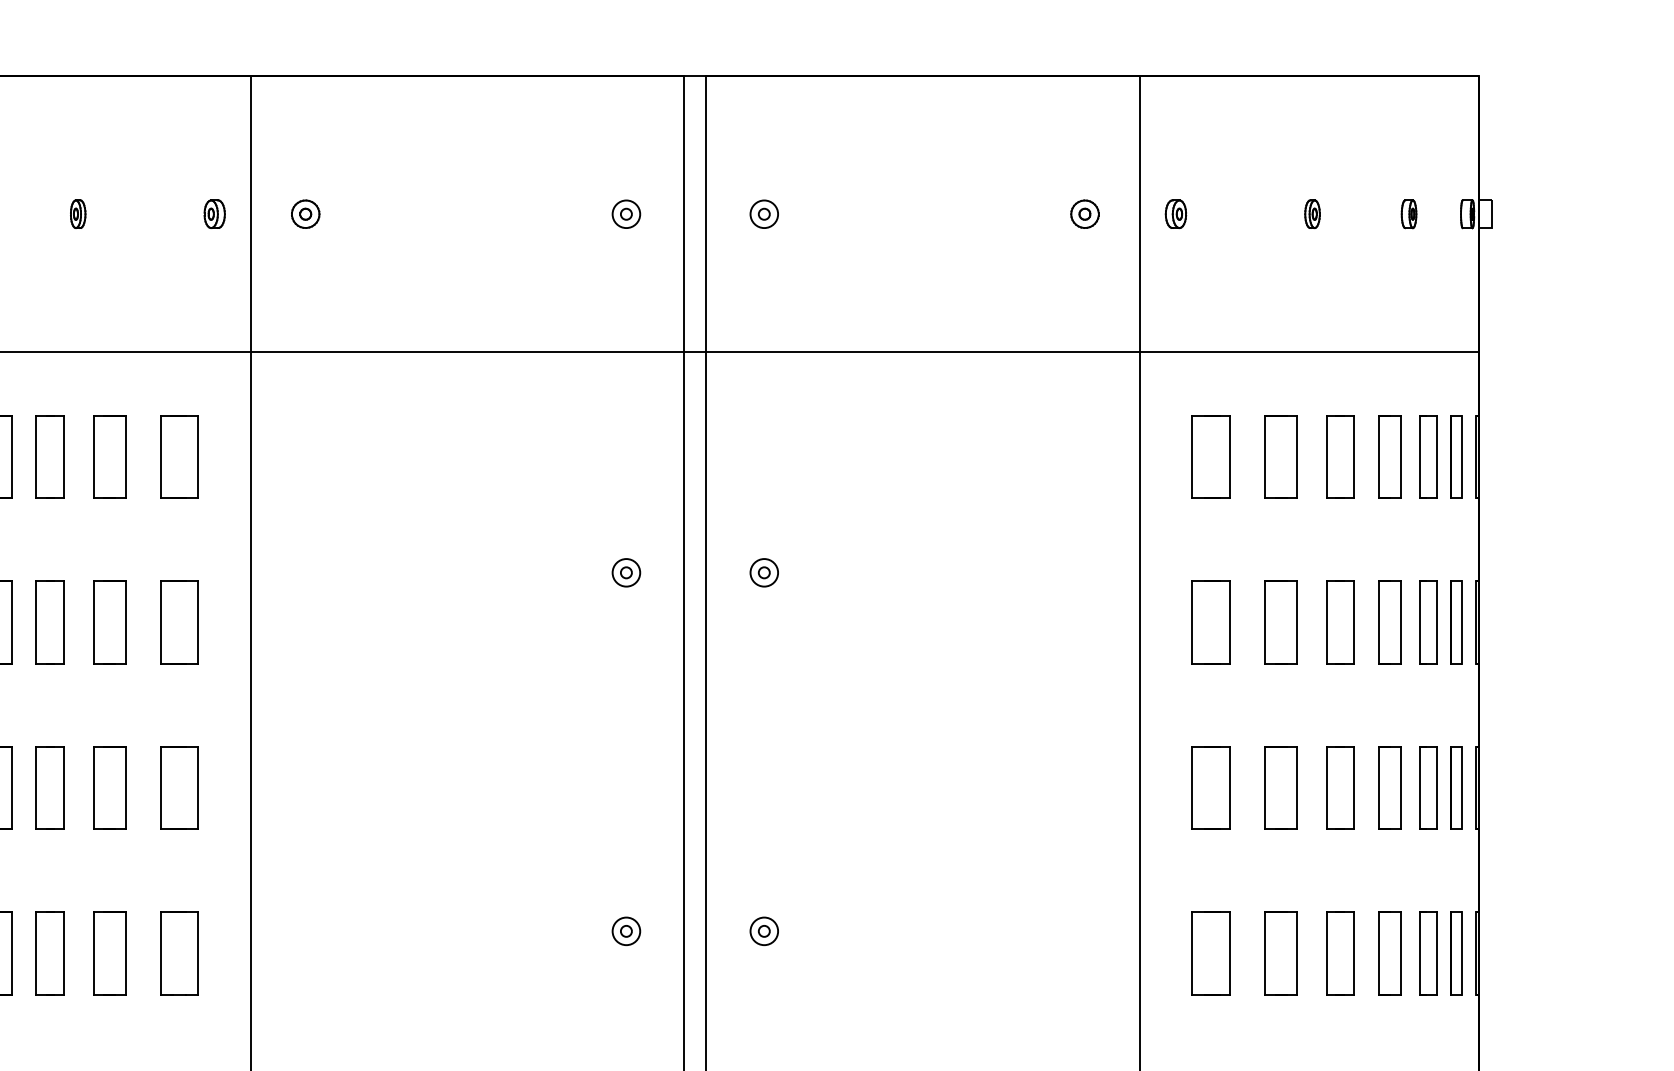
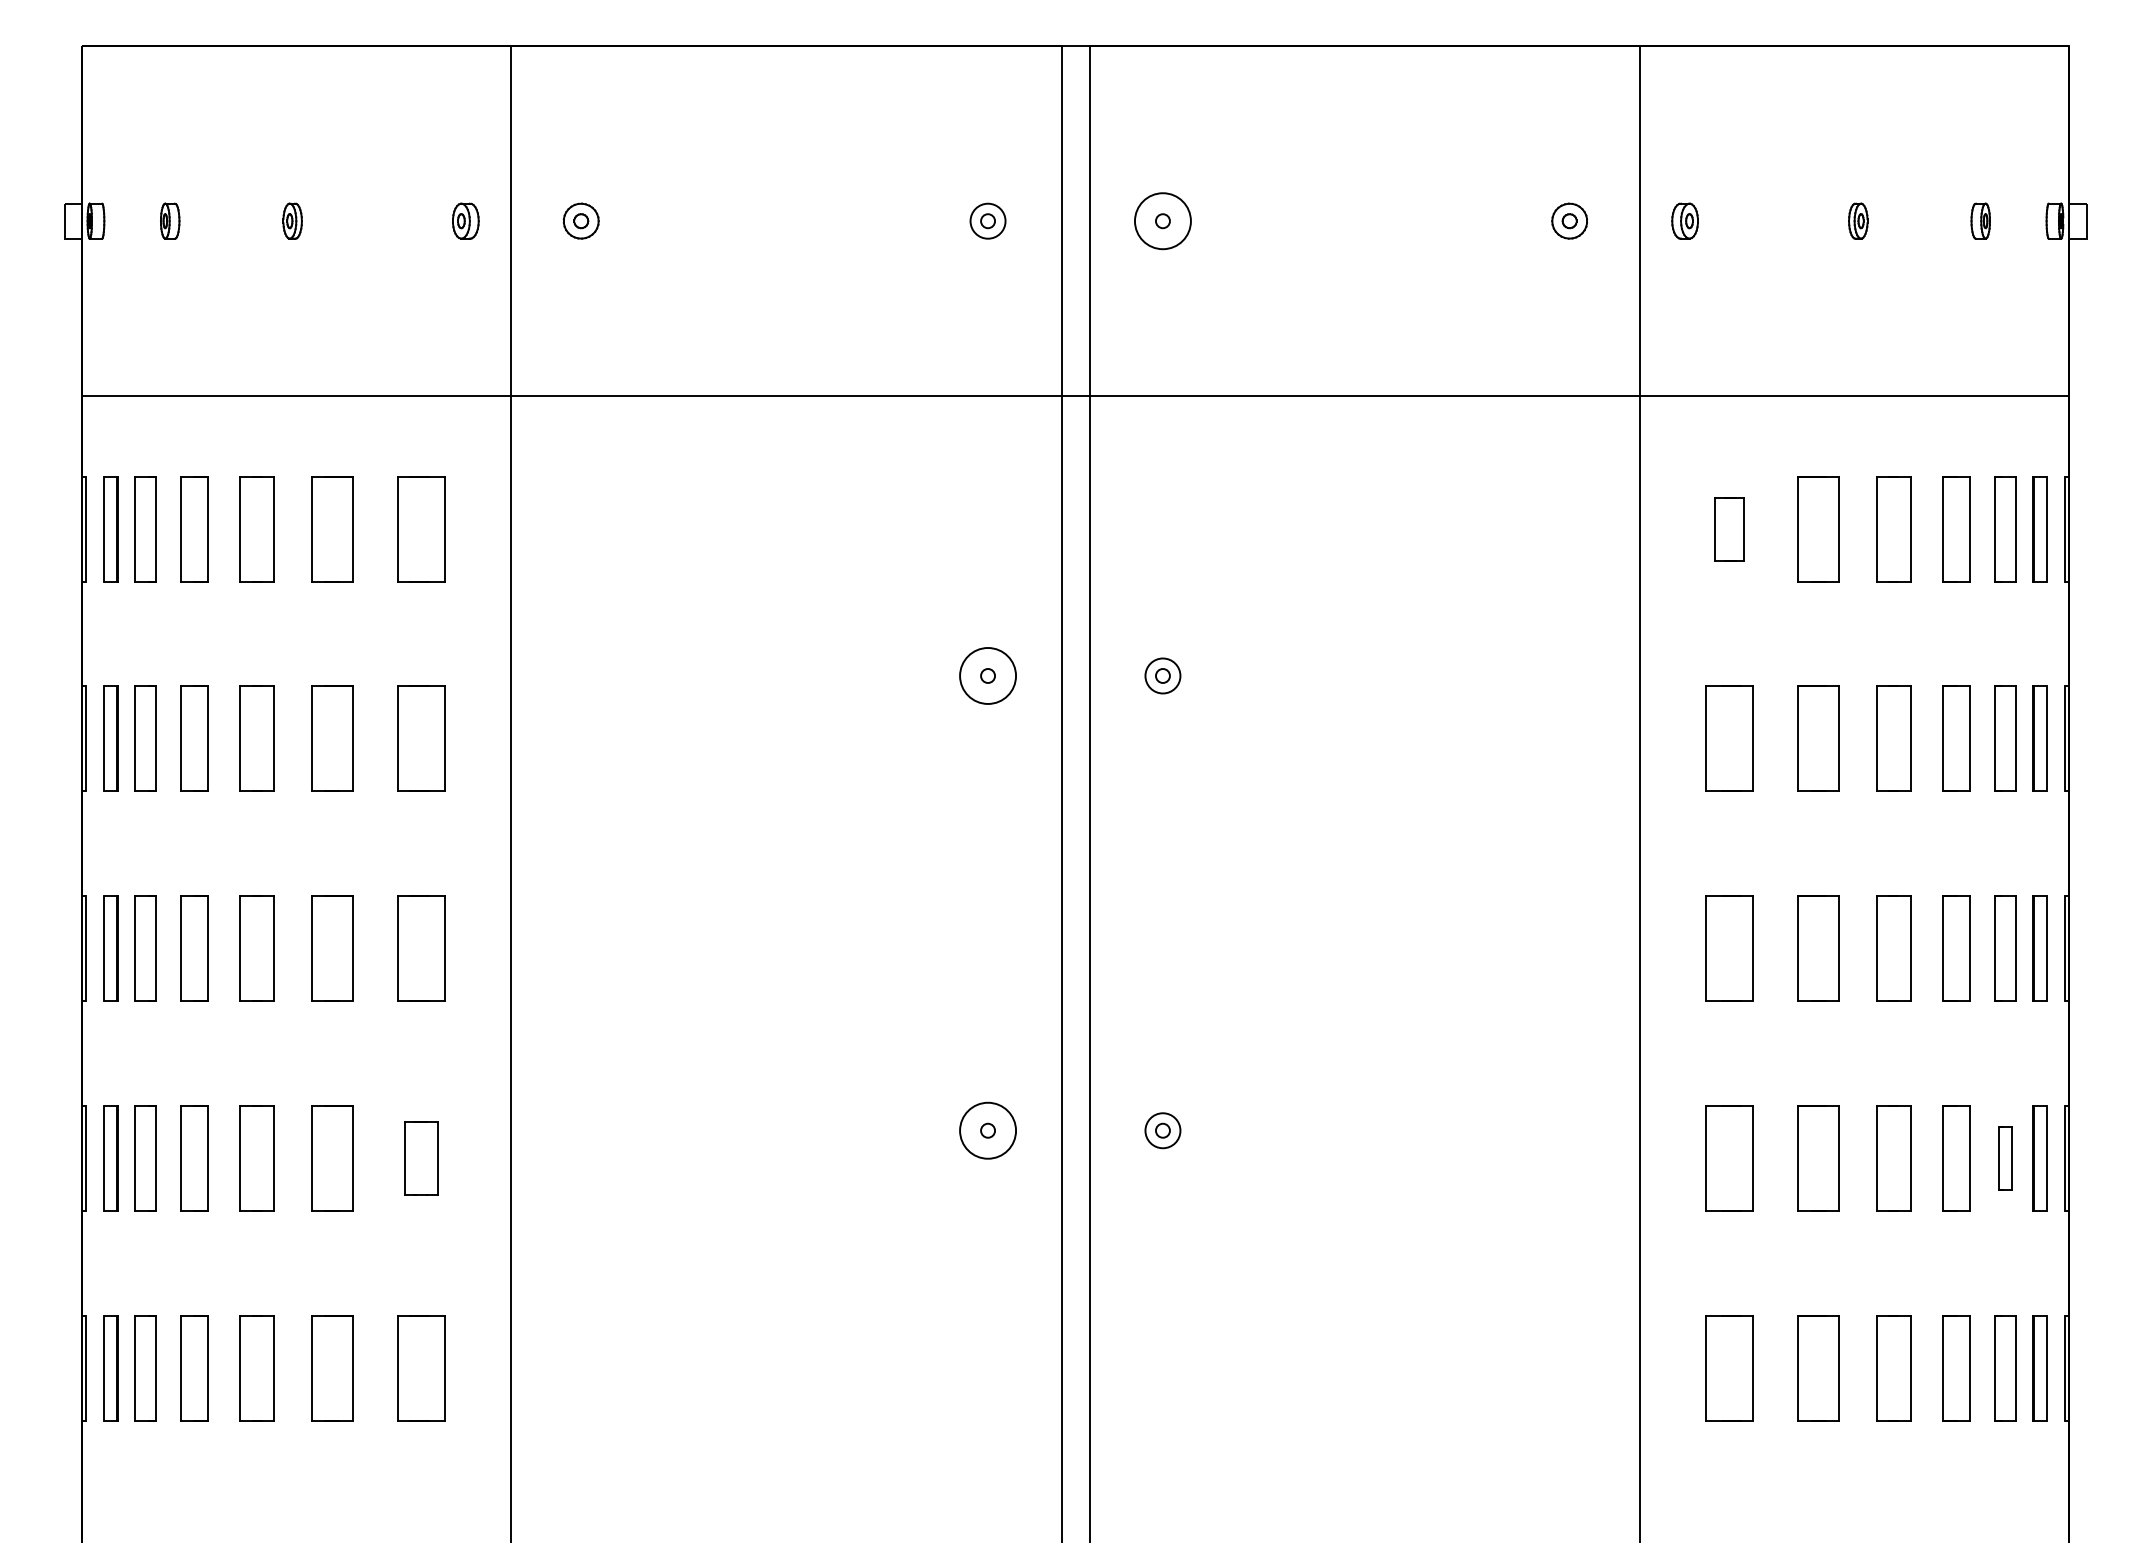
circle: (763, 213) -> (1162, 220), size x1.6
part: (1210, 457) -> (1729, 529), size x0.6
circle: (625, 572) -> (987, 675), size x1.6
circle: (625, 931) -> (987, 1130), size x1.6
part: (179, 953) -> (421, 1158), size x0.7
part: (1428, 953) -> (2005, 1158), size x0.6

